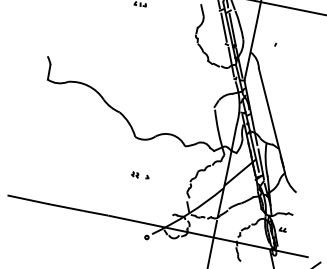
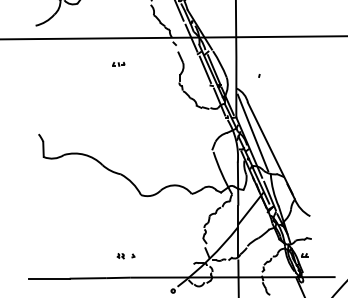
line: (257, 98) -> (252, 132), added
part: (139, 176) -> (125, 256), moved

